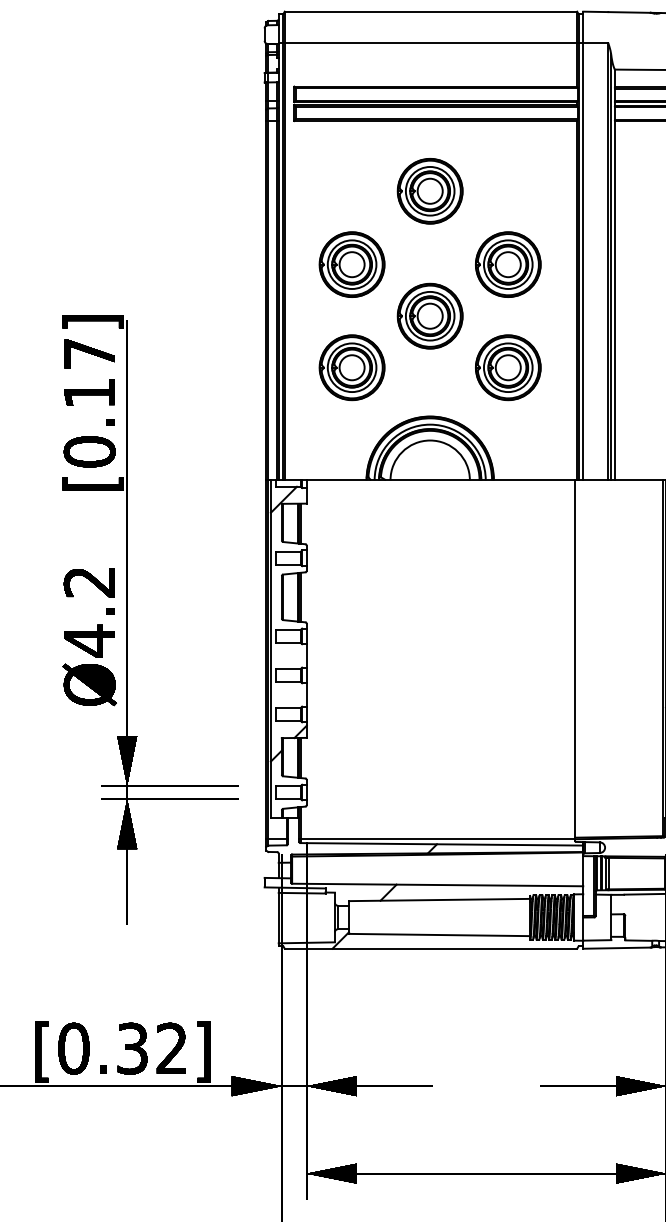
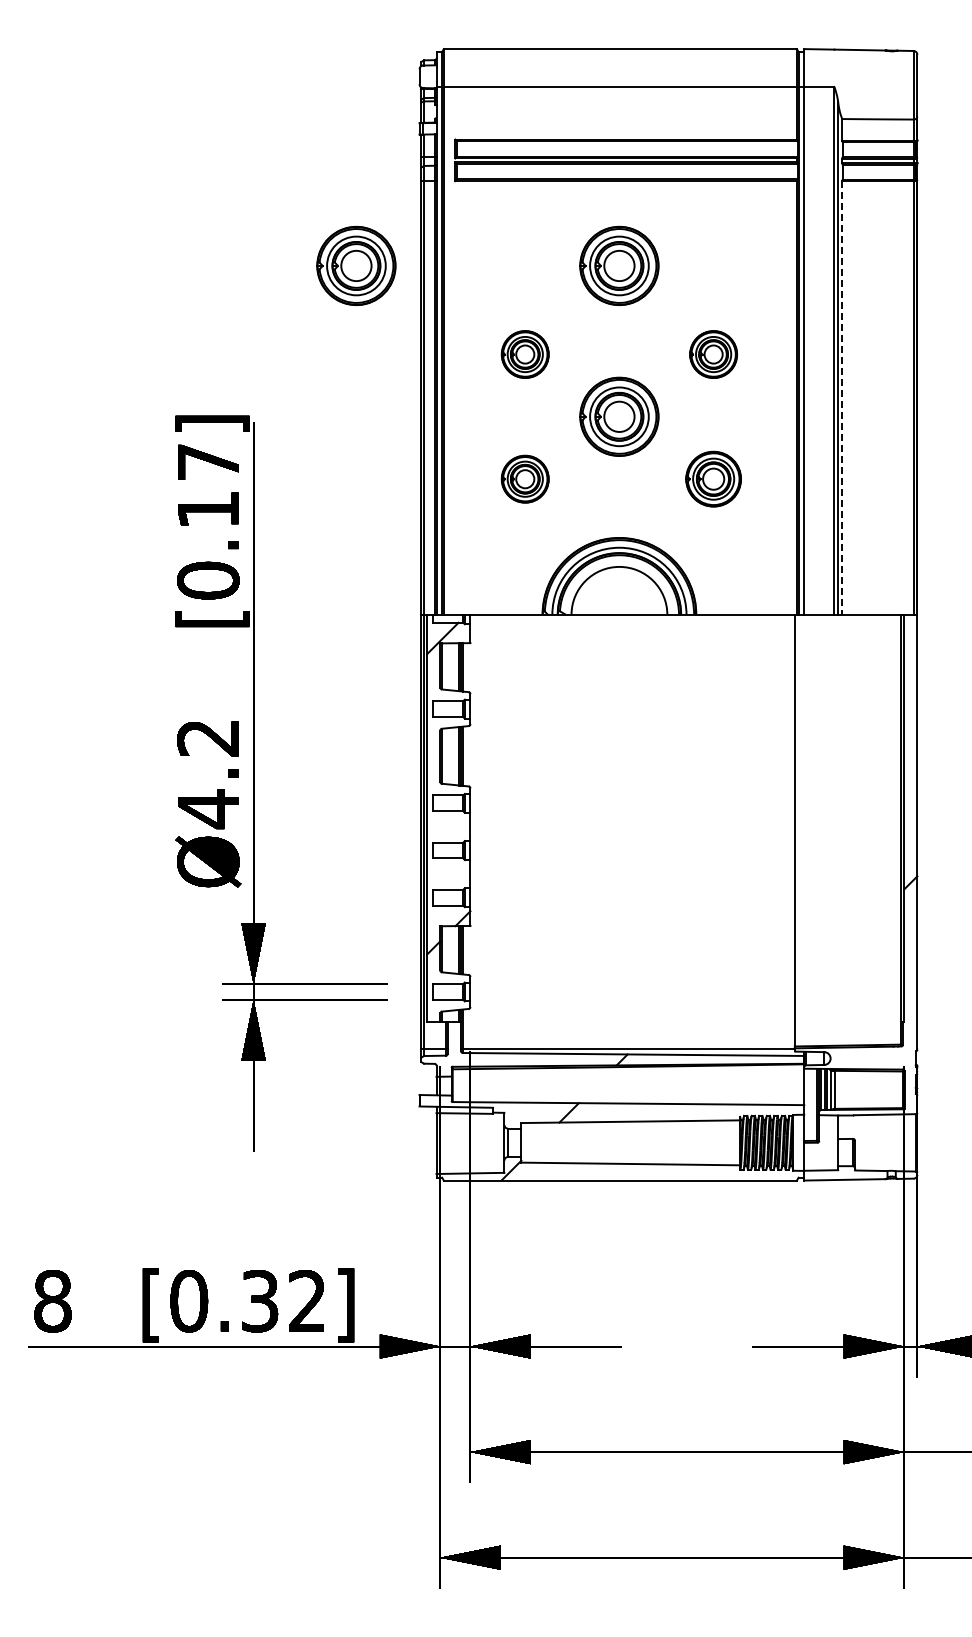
part: (212, 190) -> (356, 265), added
part: (352, 264) -> (525, 354), size x0.6
part: (508, 264) -> (713, 354), size x0.6
line: (614, 301) -> (842, 398), solid -> dashed
part: (352, 368) -> (525, 479), size x0.6
part: (508, 368) -> (713, 479), size x0.7

